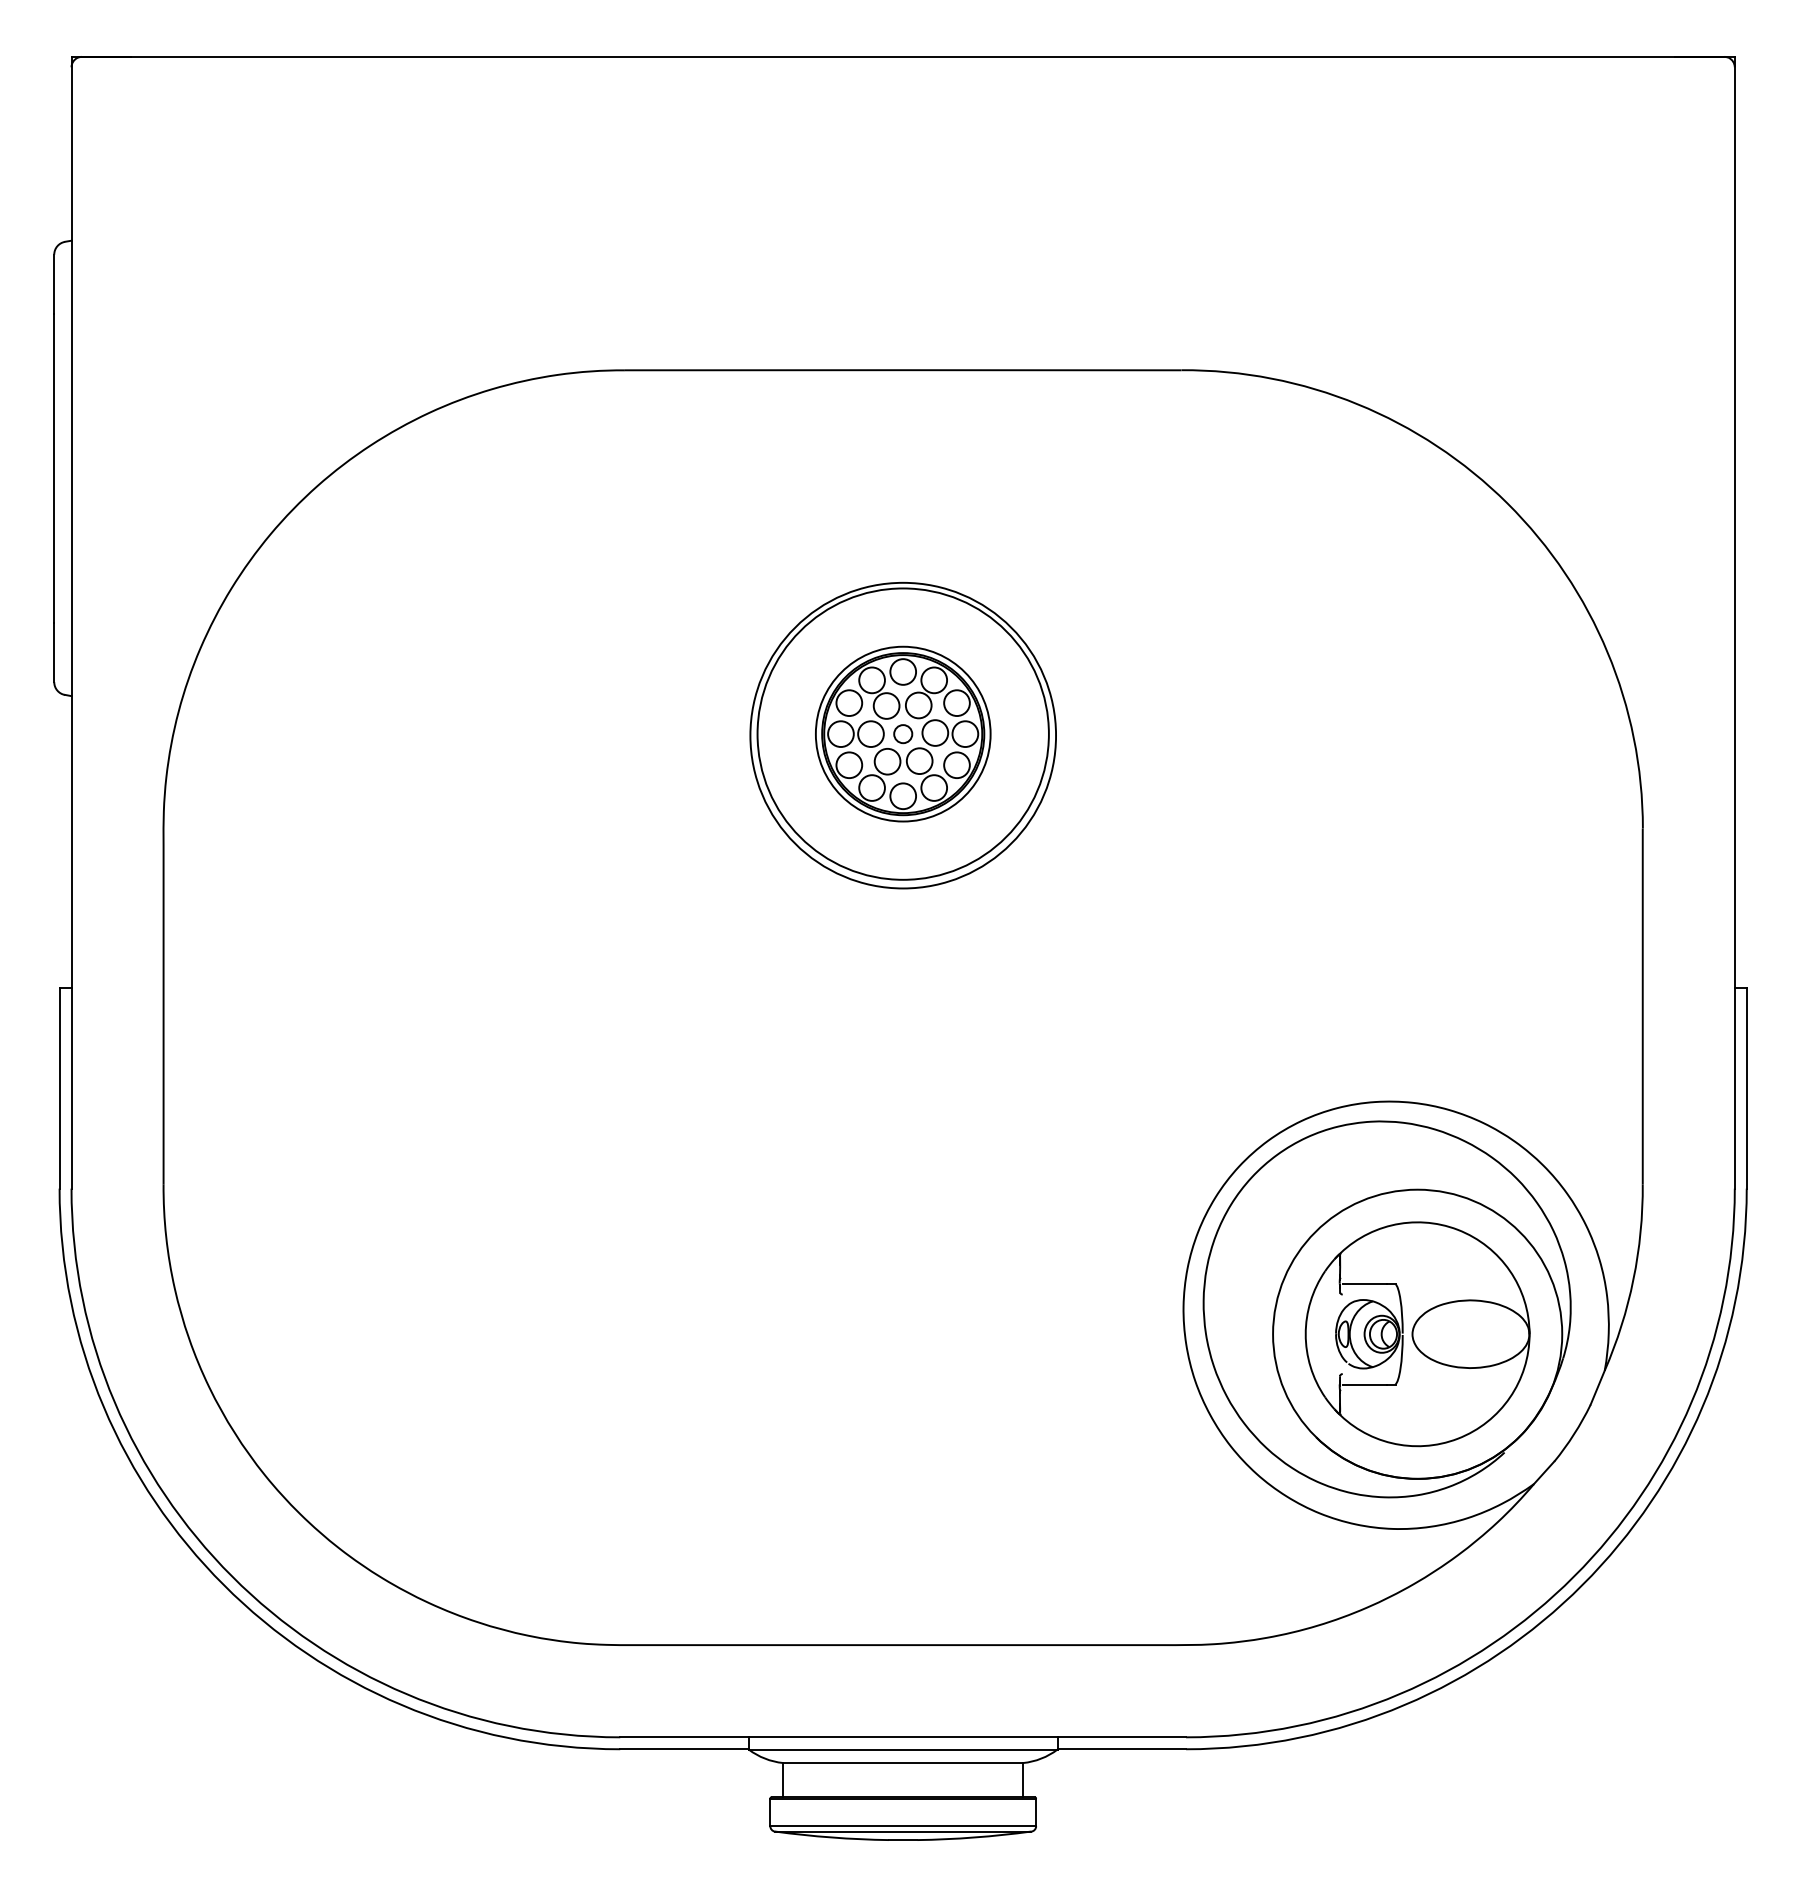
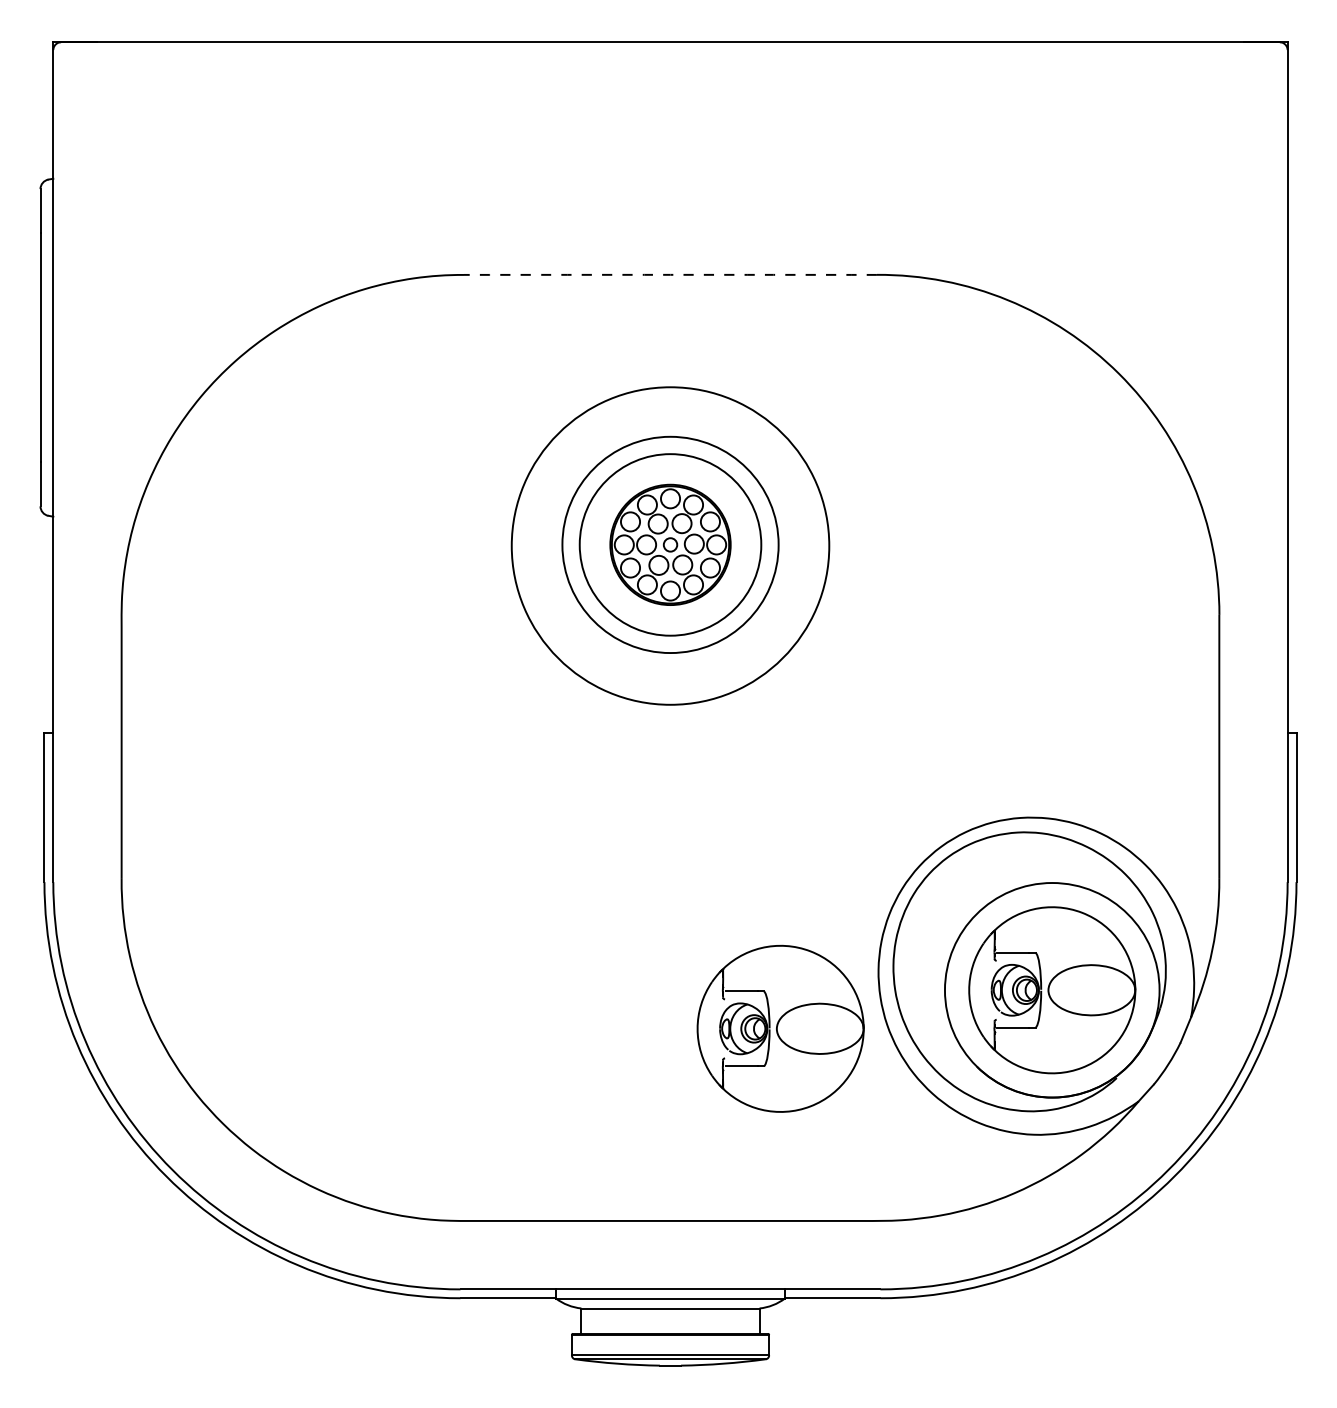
arc: (903, 370) -> (670, 275), solid -> dashed
circle: (902, 733) -> (669, 544), size x1.4
circle: (903, 735) -> (670, 545), size x1.4
part: (1051, 1386) -> (780, 1029), added

